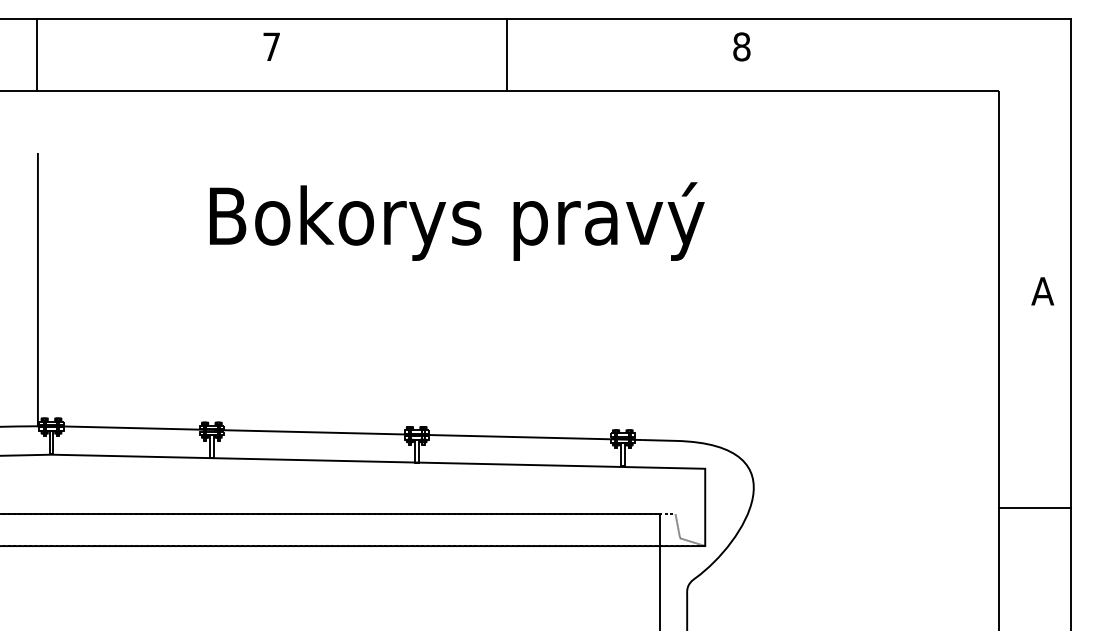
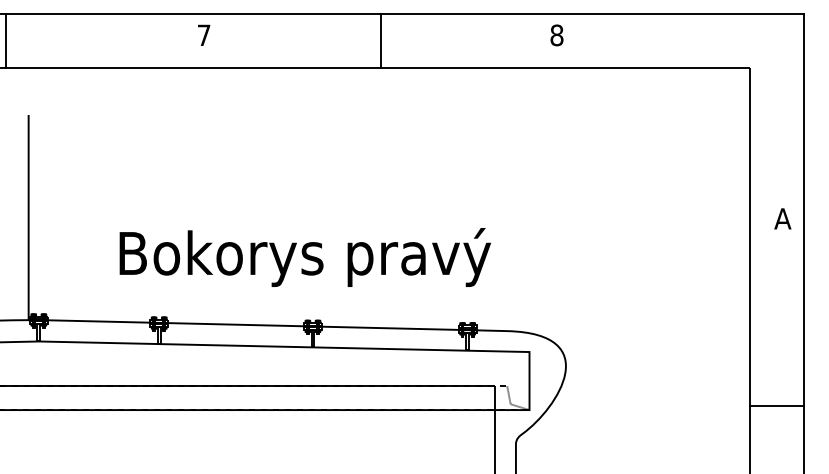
line: (36, 55) -> (5, 41), moved
text: (456, 221) -> (304, 257), moved
line: (1035, 508) -> (777, 406), moved

